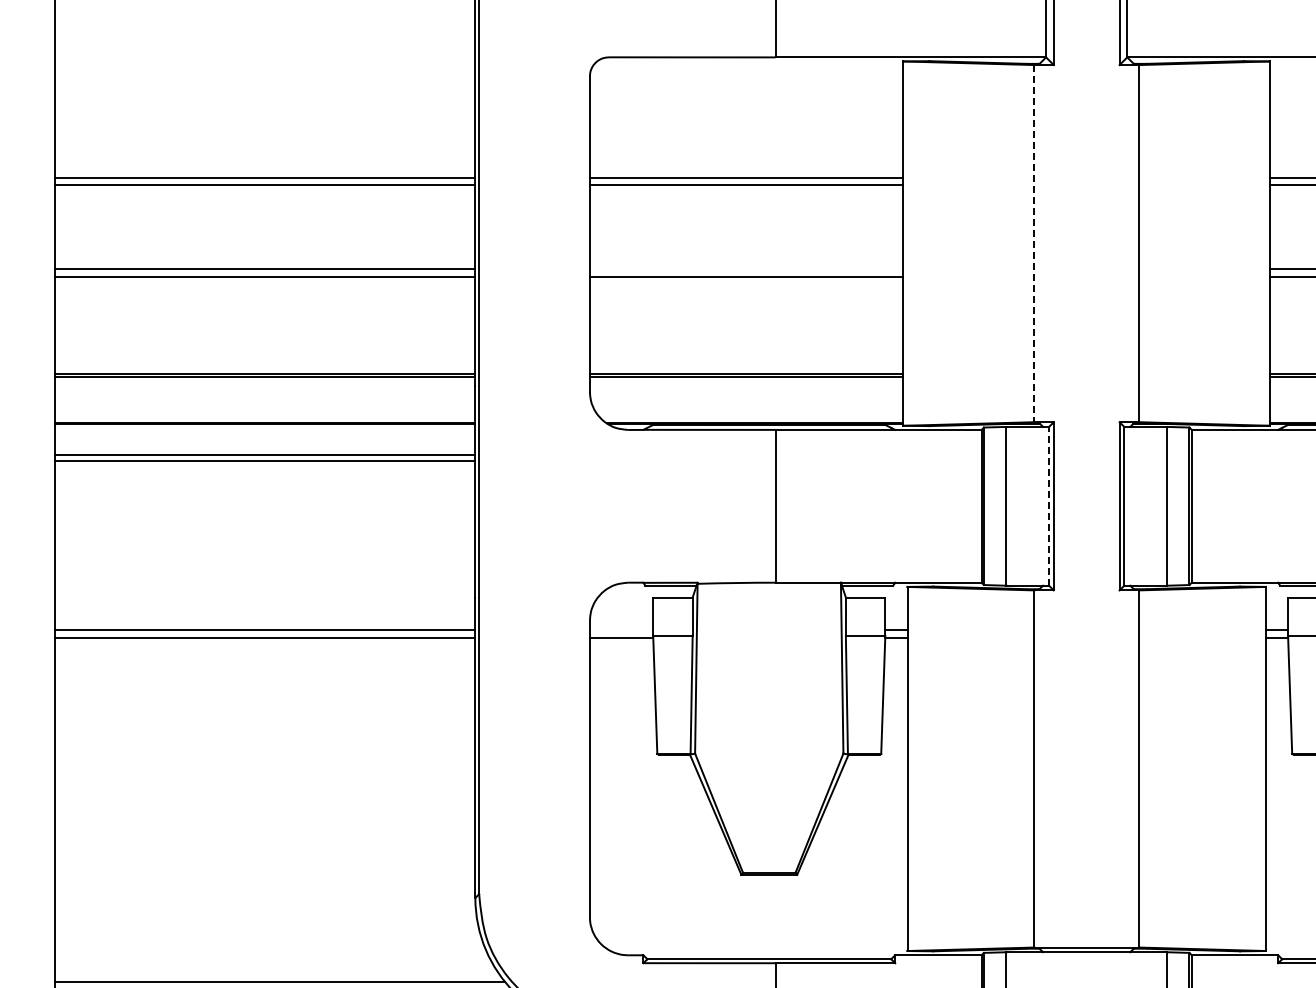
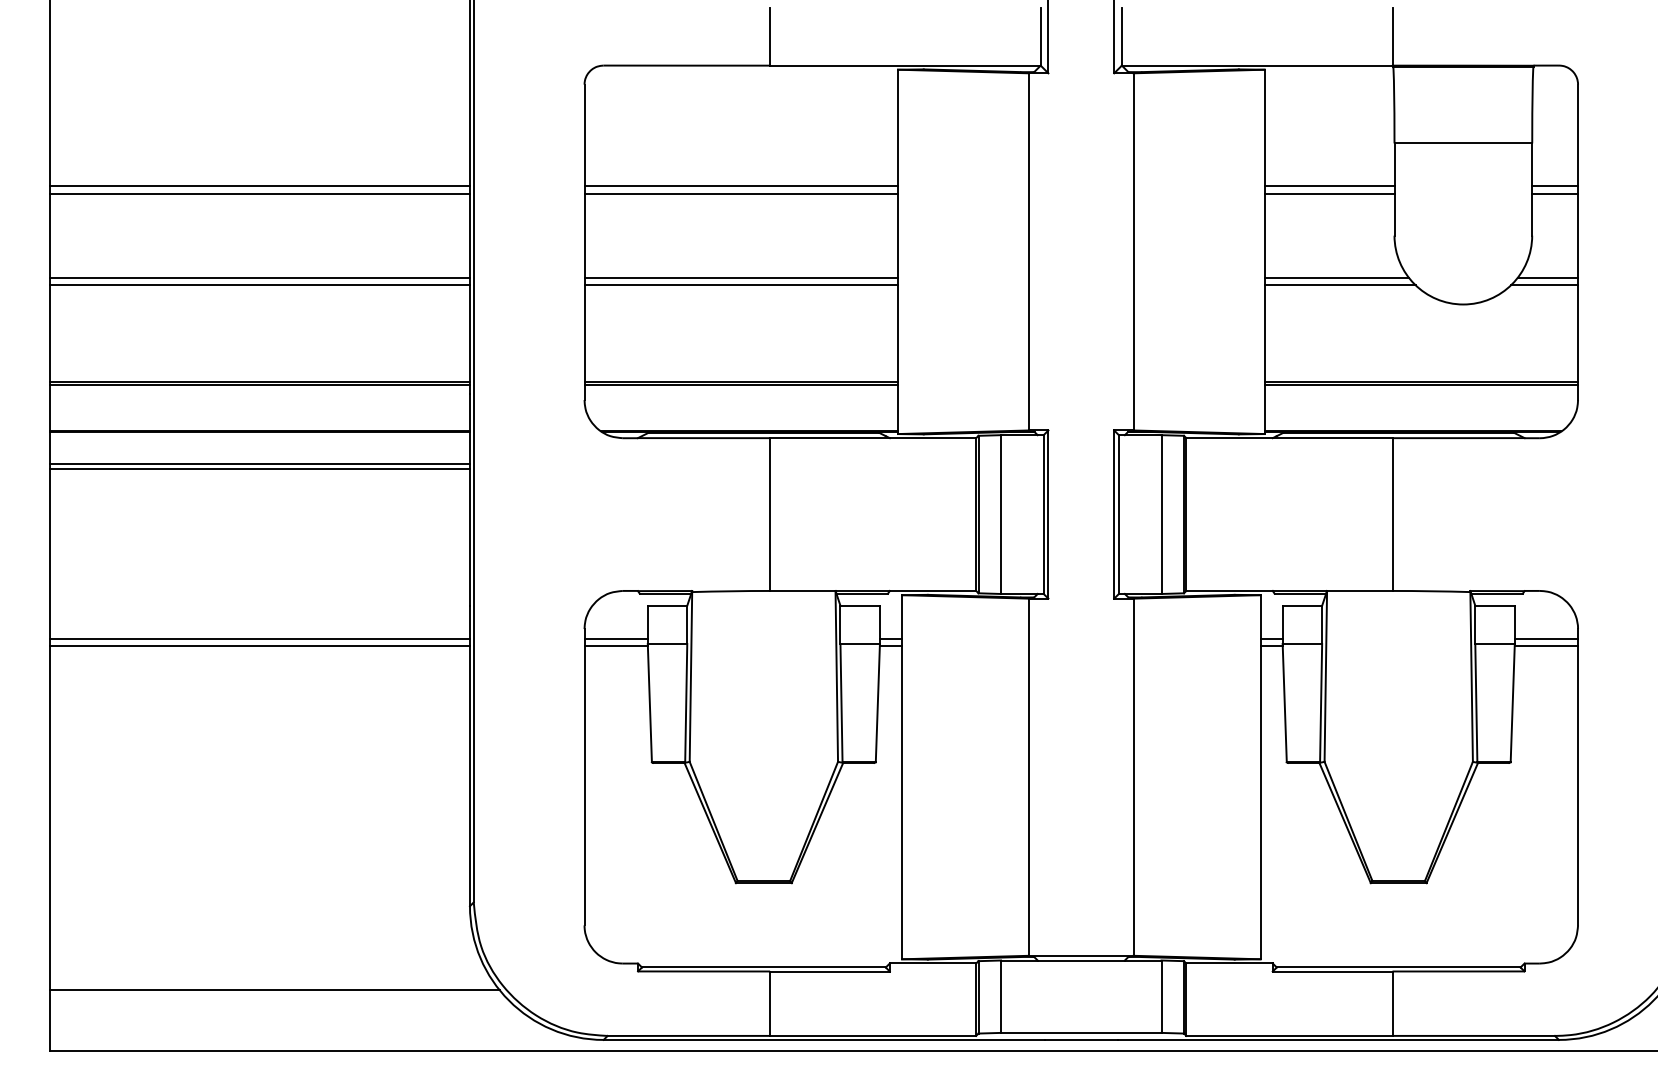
line: (1033, 243) -> (1028, 251), dashed -> solid
line: (746, 269) -> (741, 277), added
line: (1048, 506) -> (1043, 514), dashed -> solid
line: (620, 630) -> (615, 638), added

